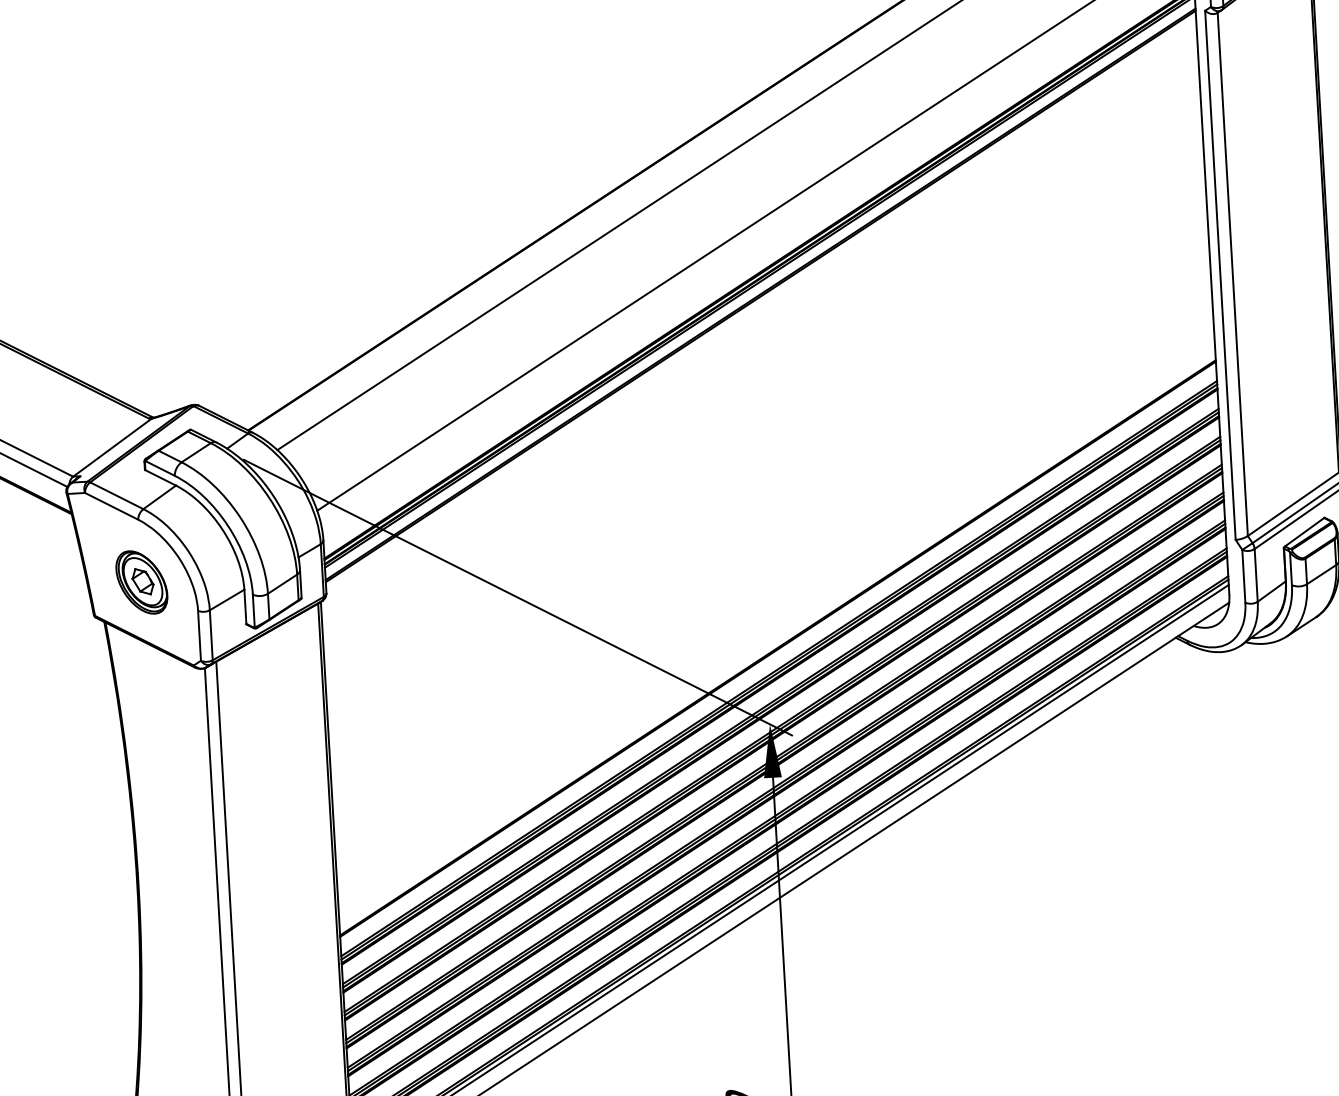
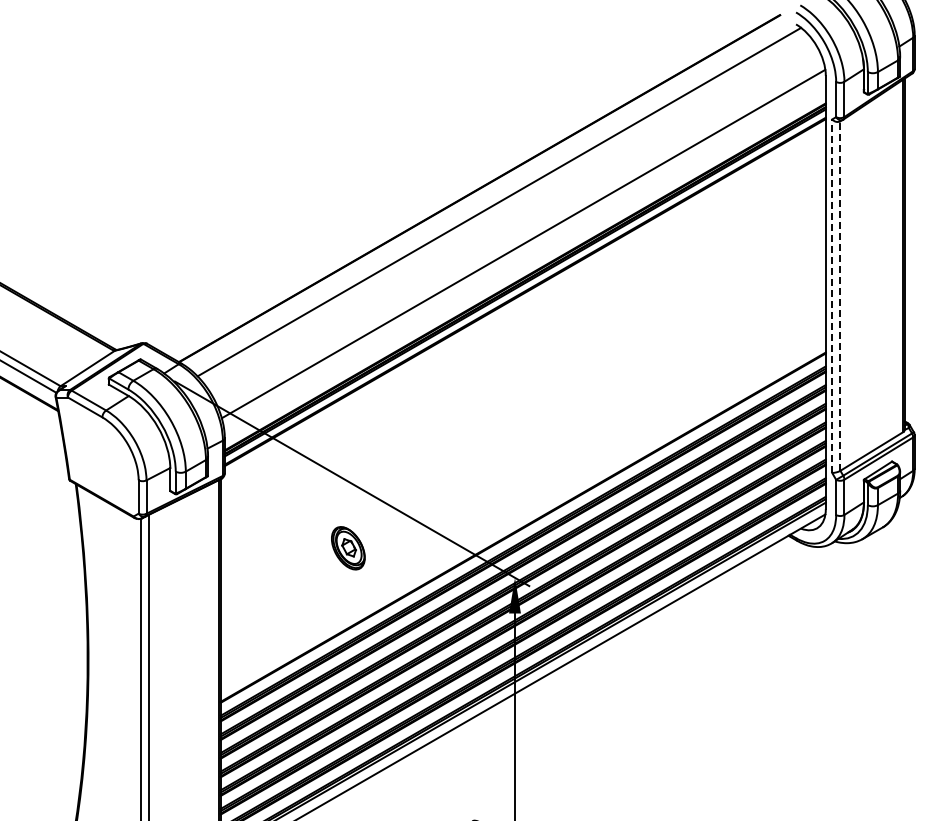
line: (1220, 275) -> (832, 296), solid -> dashed
line: (1232, 275) -> (840, 296), solid -> dashed
part: (142, 582) -> (348, 548), moved

